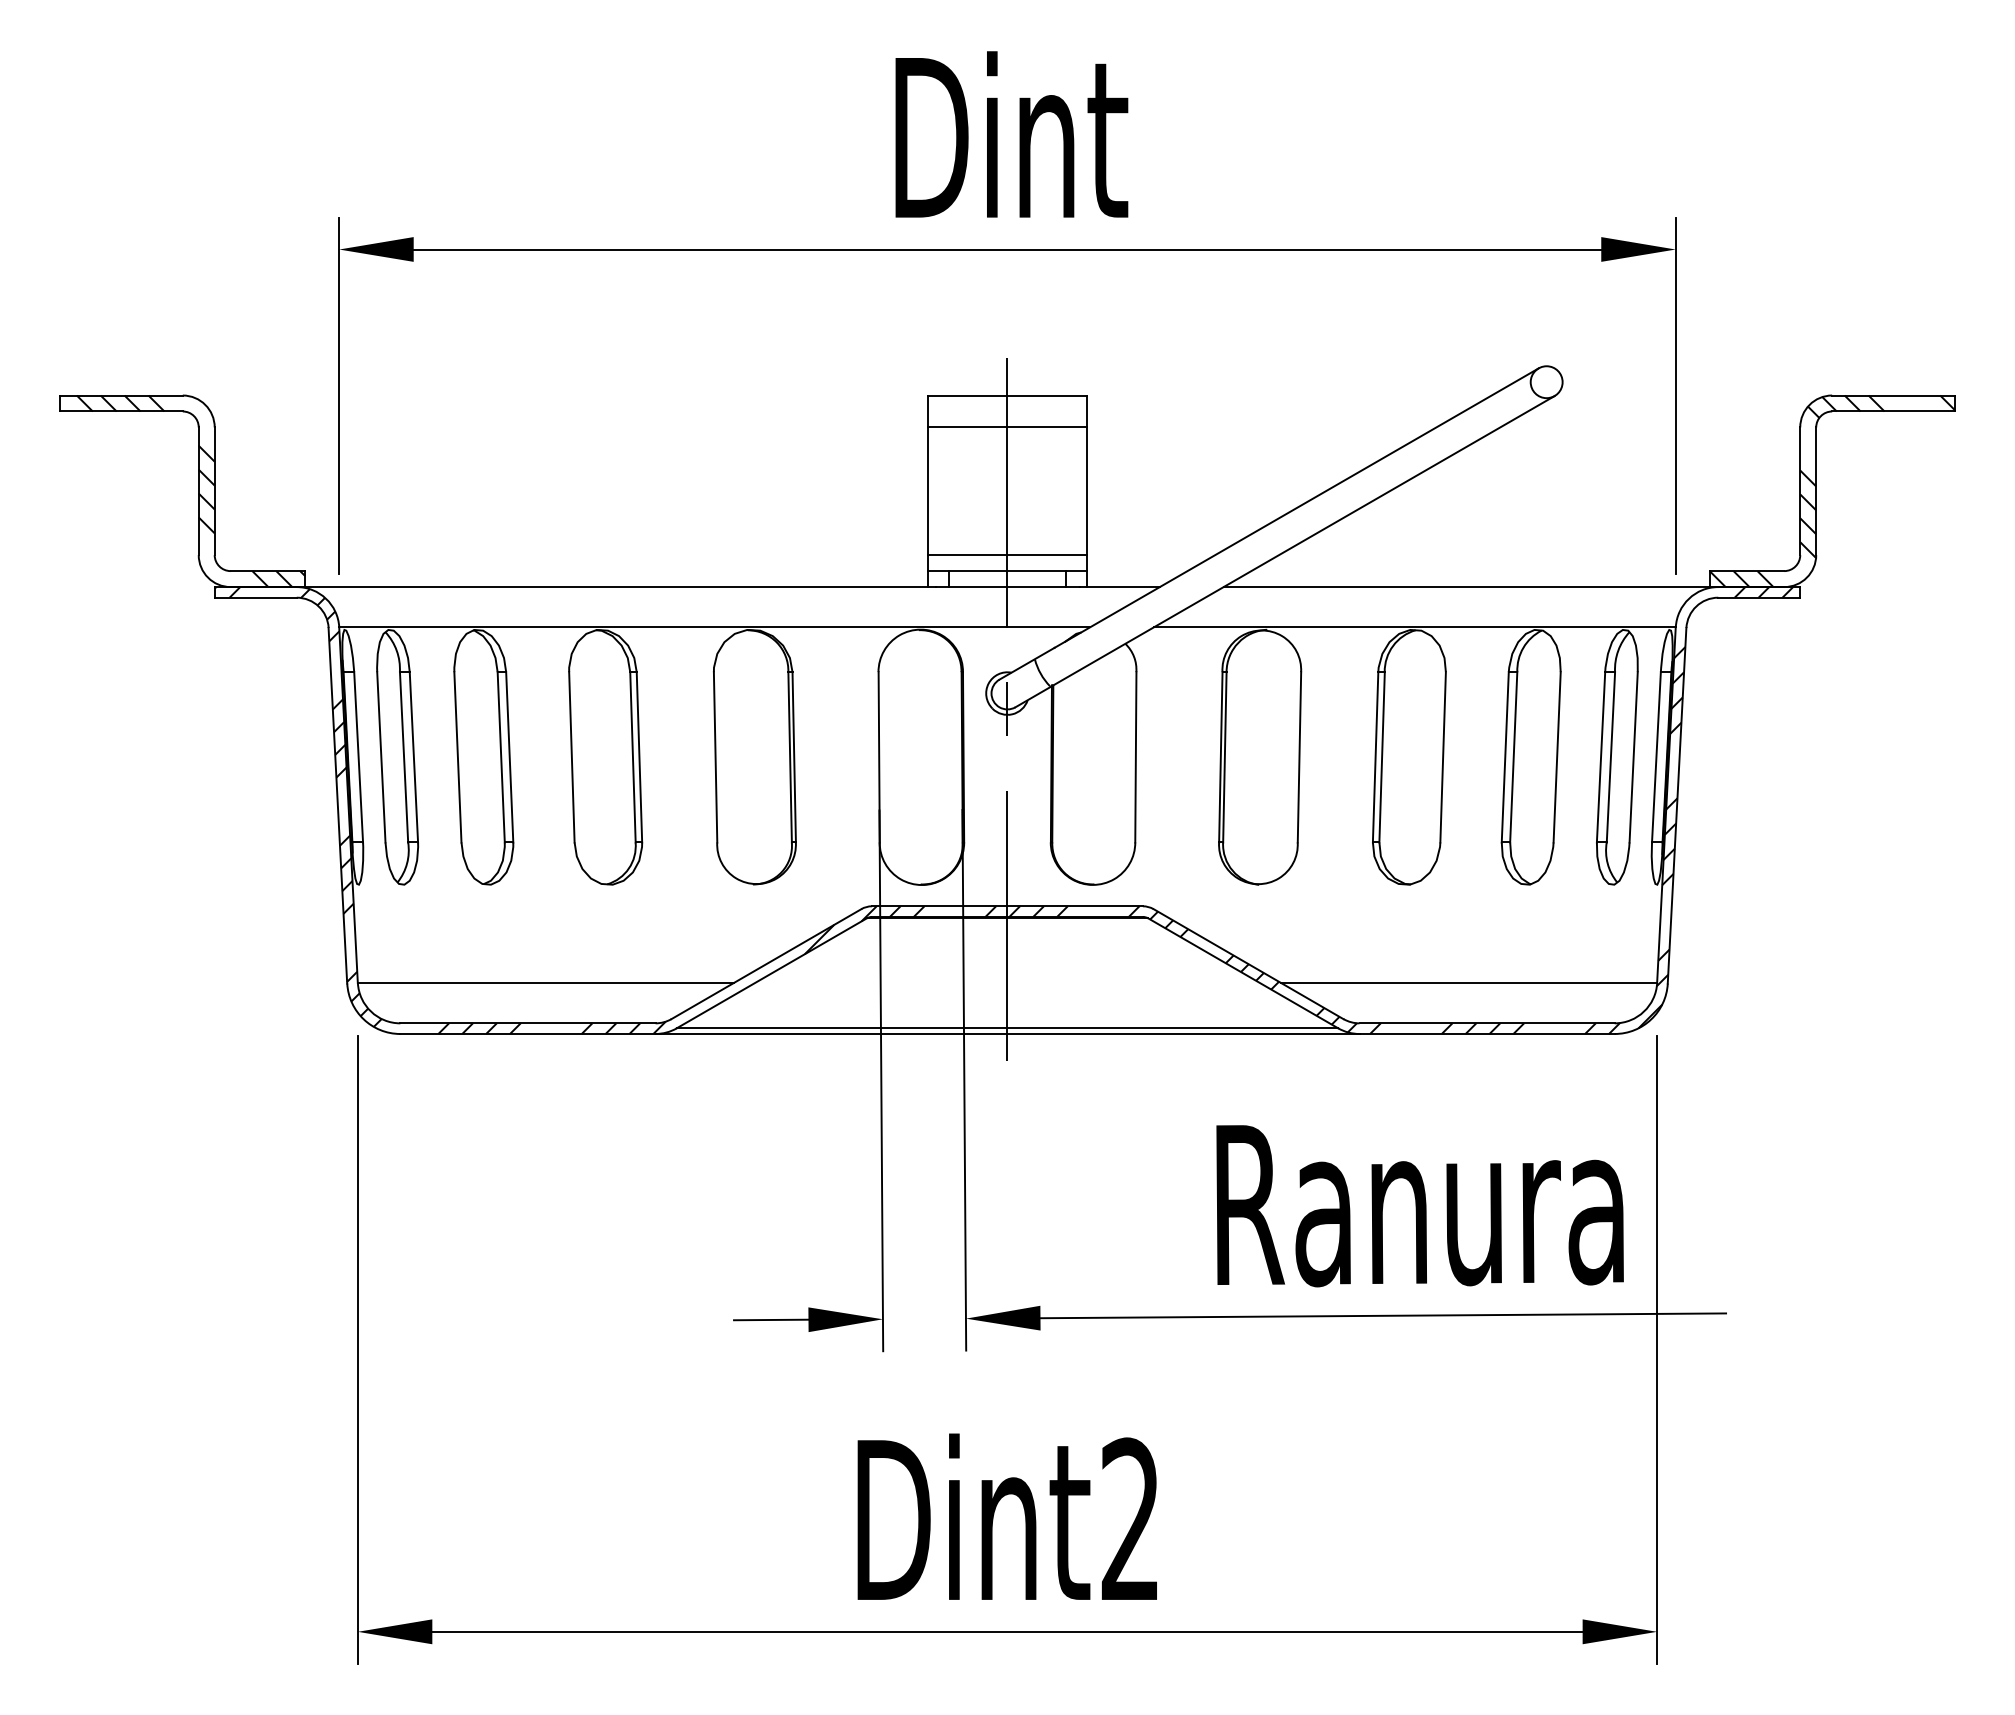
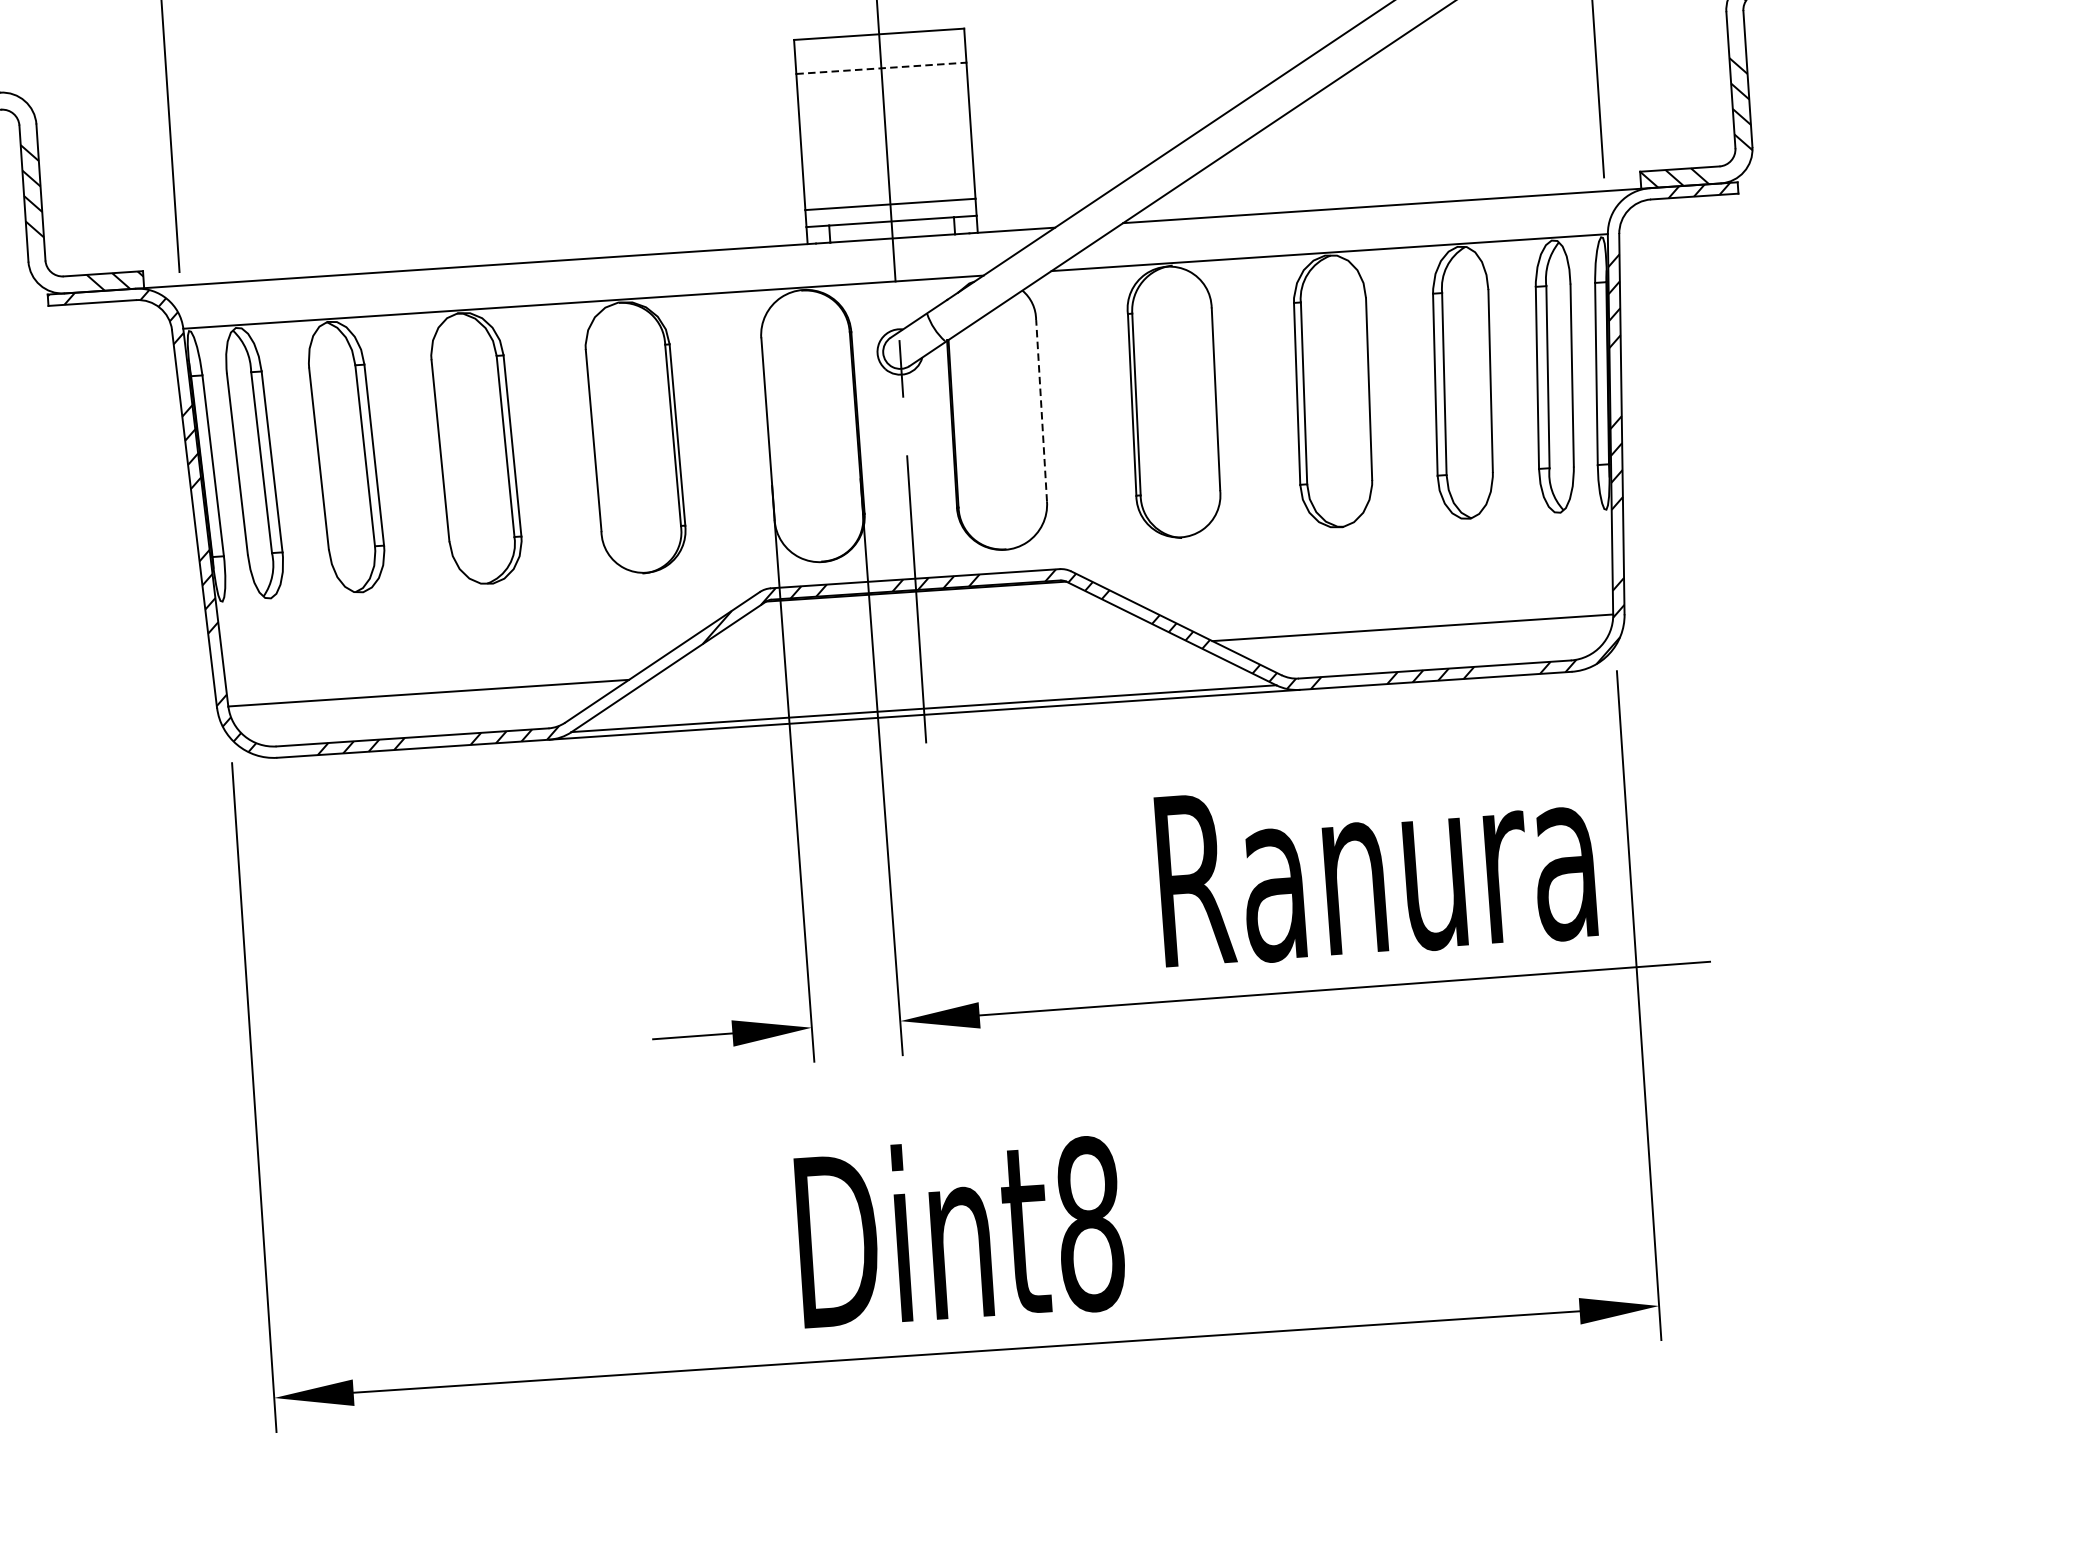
line: (1007, 427) -> (881, 68), solid -> dashed
line: (1135, 756) -> (1041, 409), solid -> dashed
text: (1130, 1519) -> (1089, 1223), Dint2 -> Dint8

